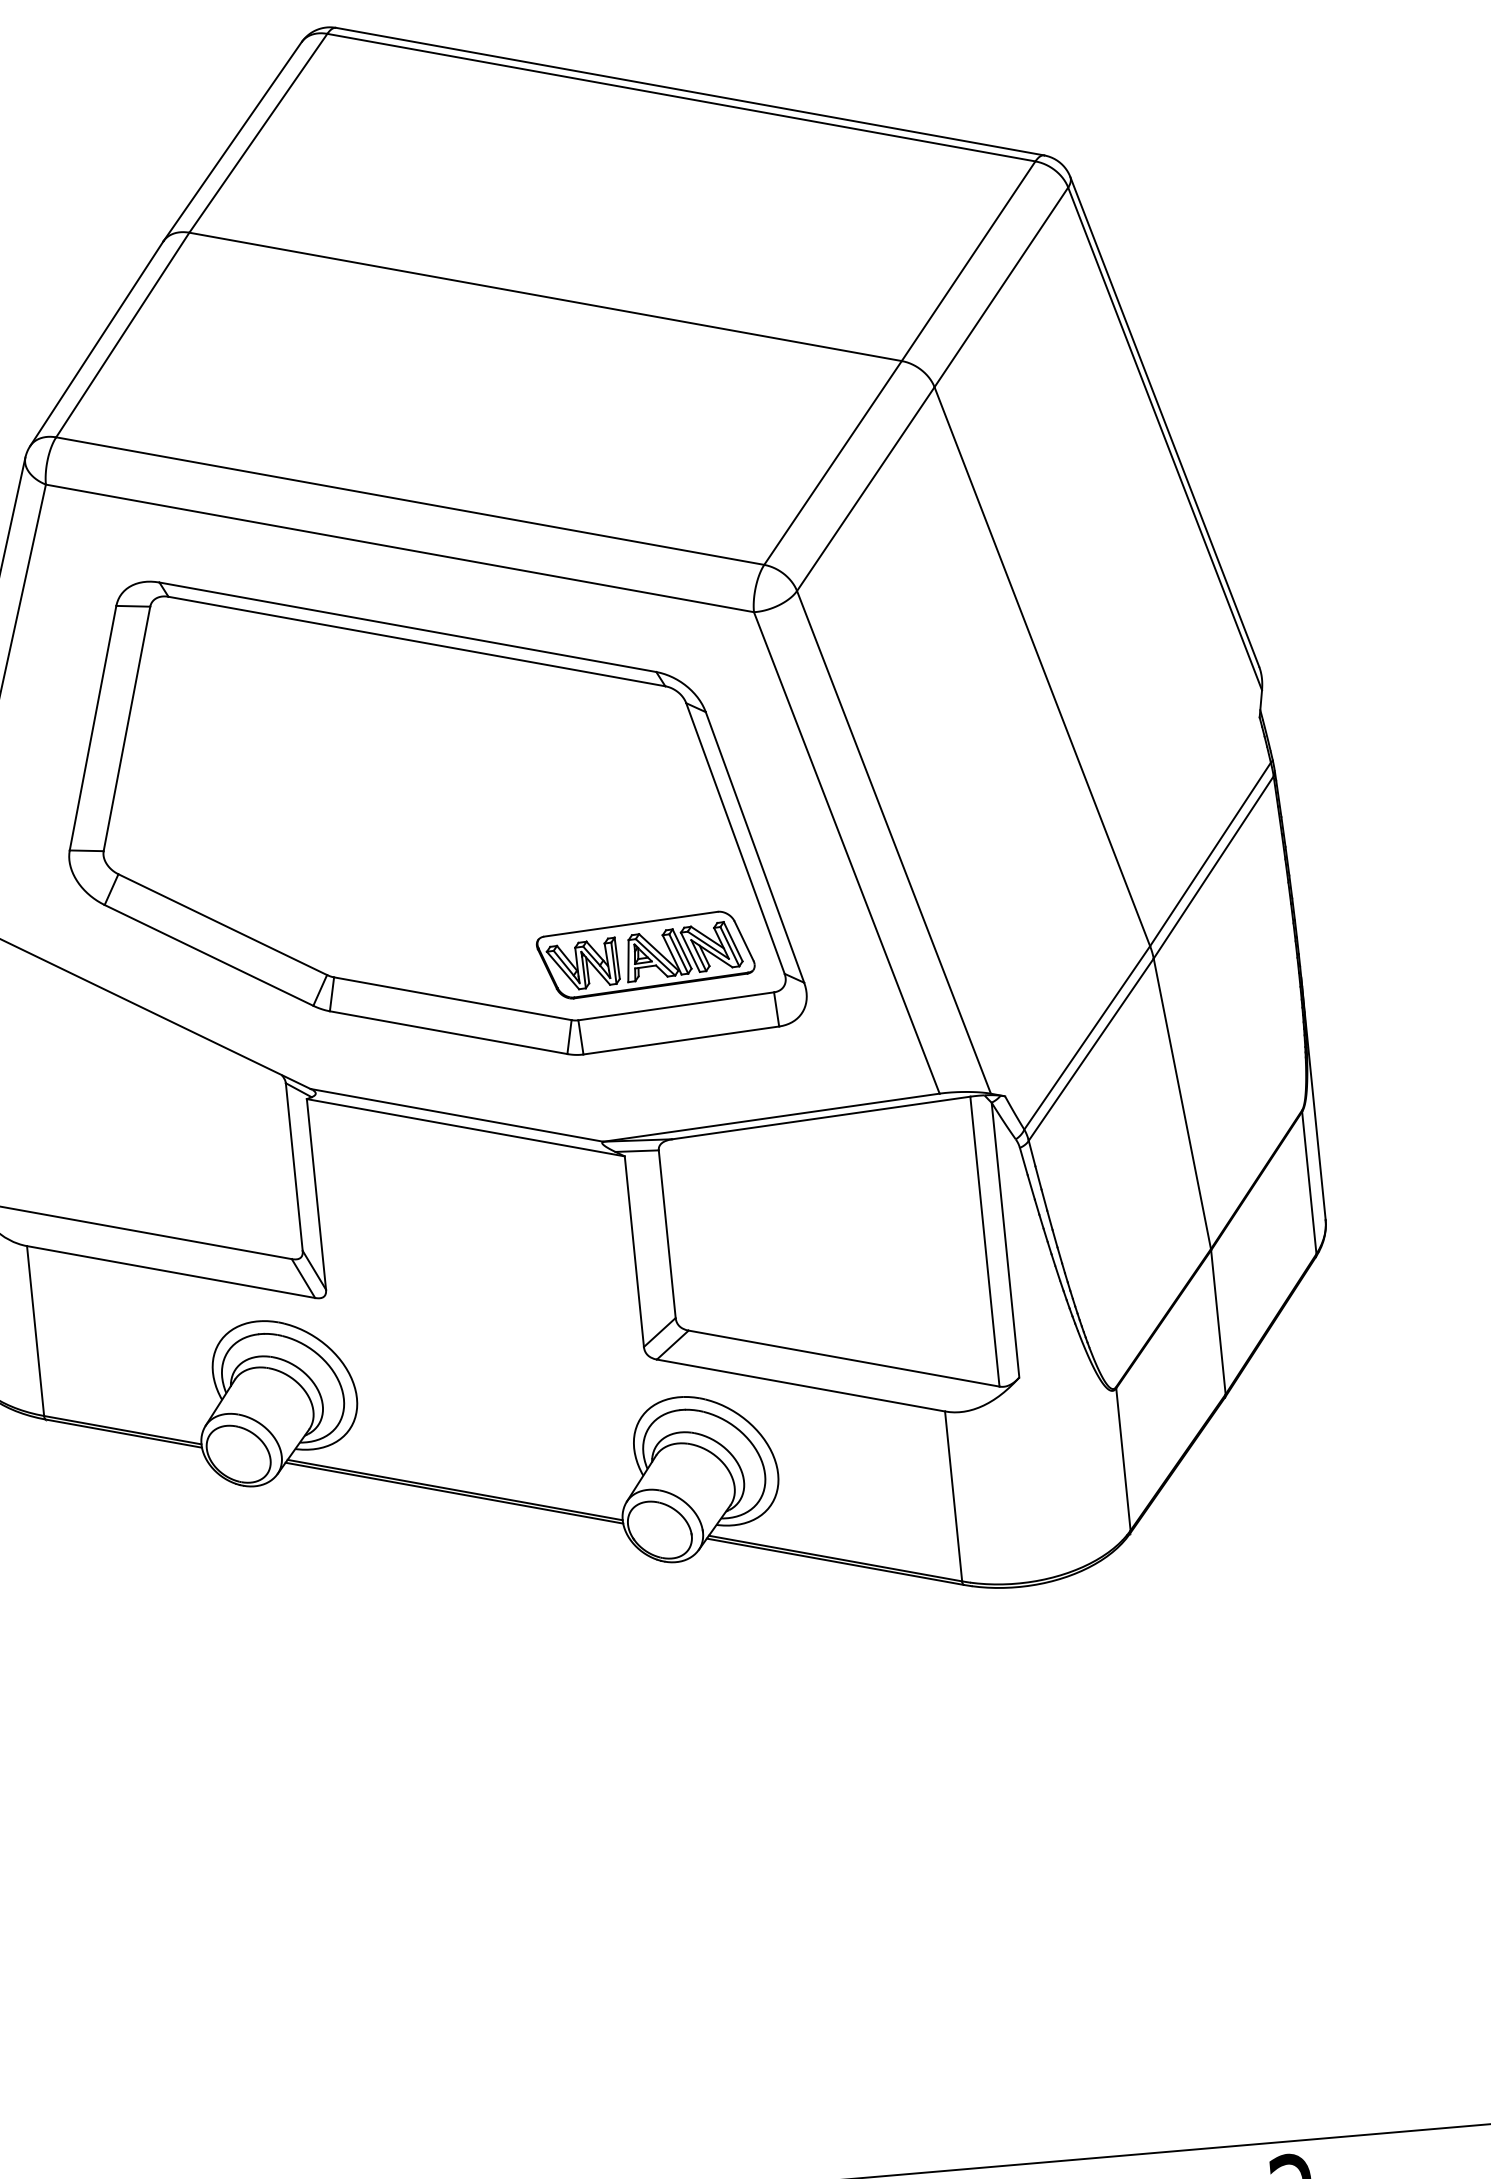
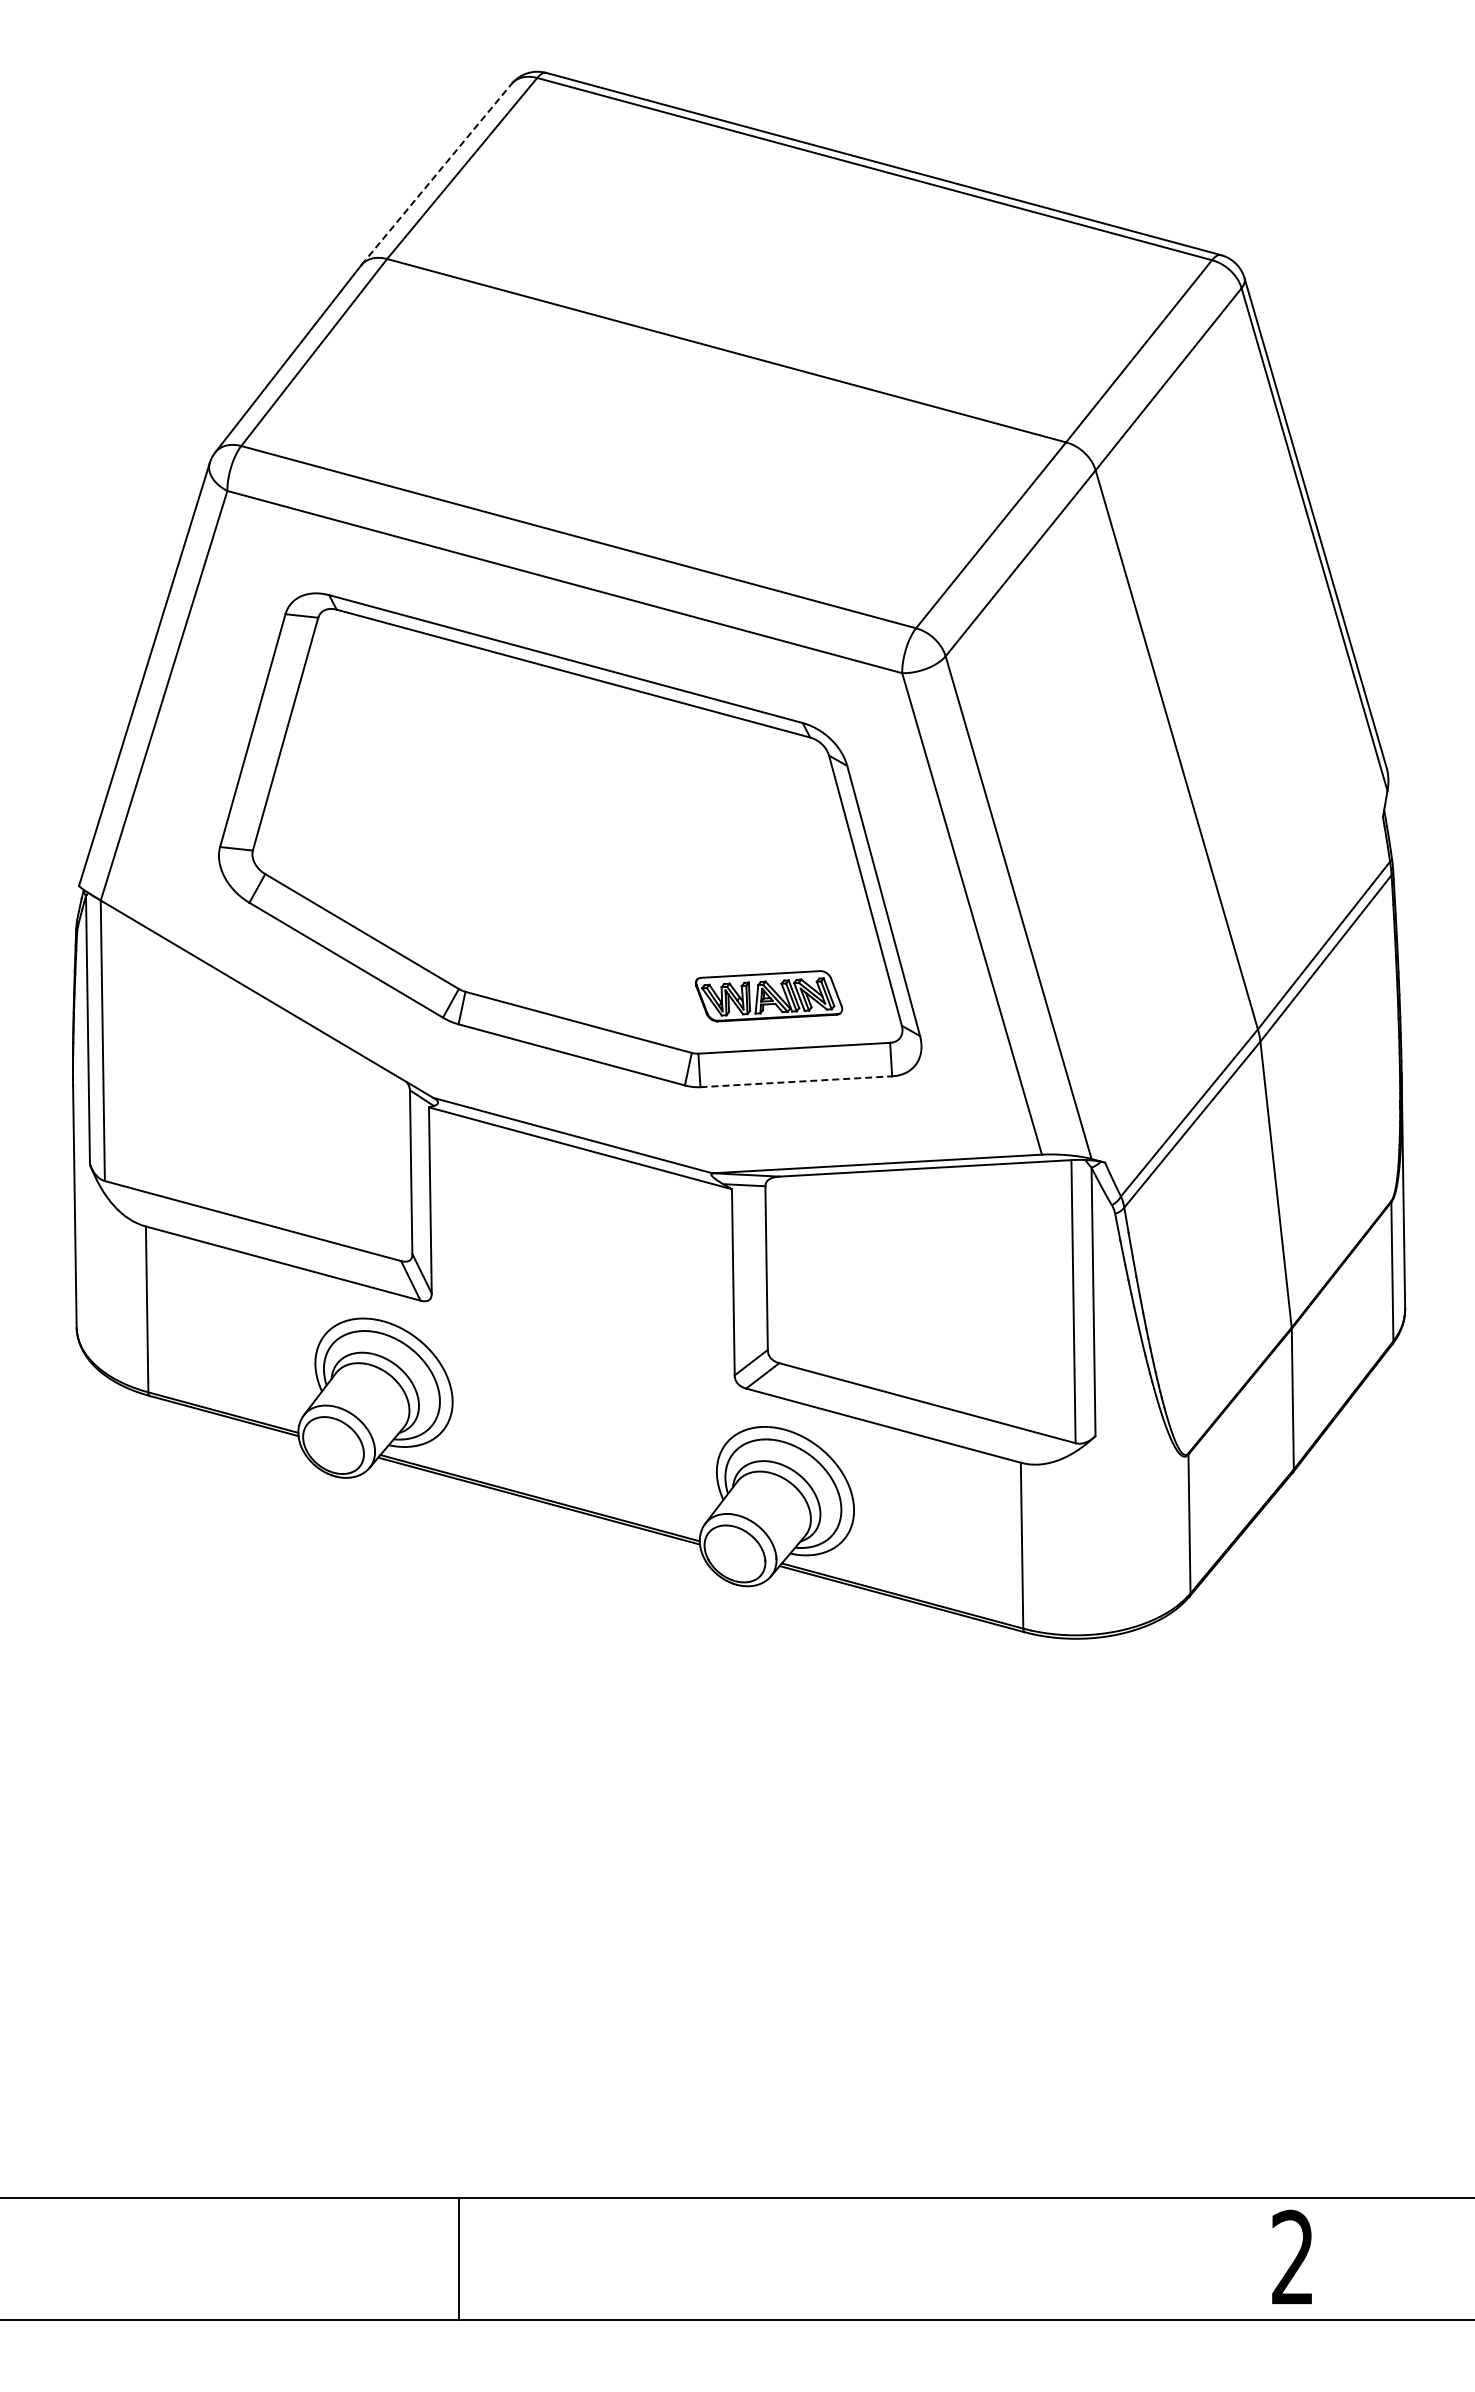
line: (232, 141) -> (436, 174), solid -> dashed
part: (645, 955) -> (768, 996), size x0.7
line: (681, 1040) -> (796, 1081), solid -> dashed

